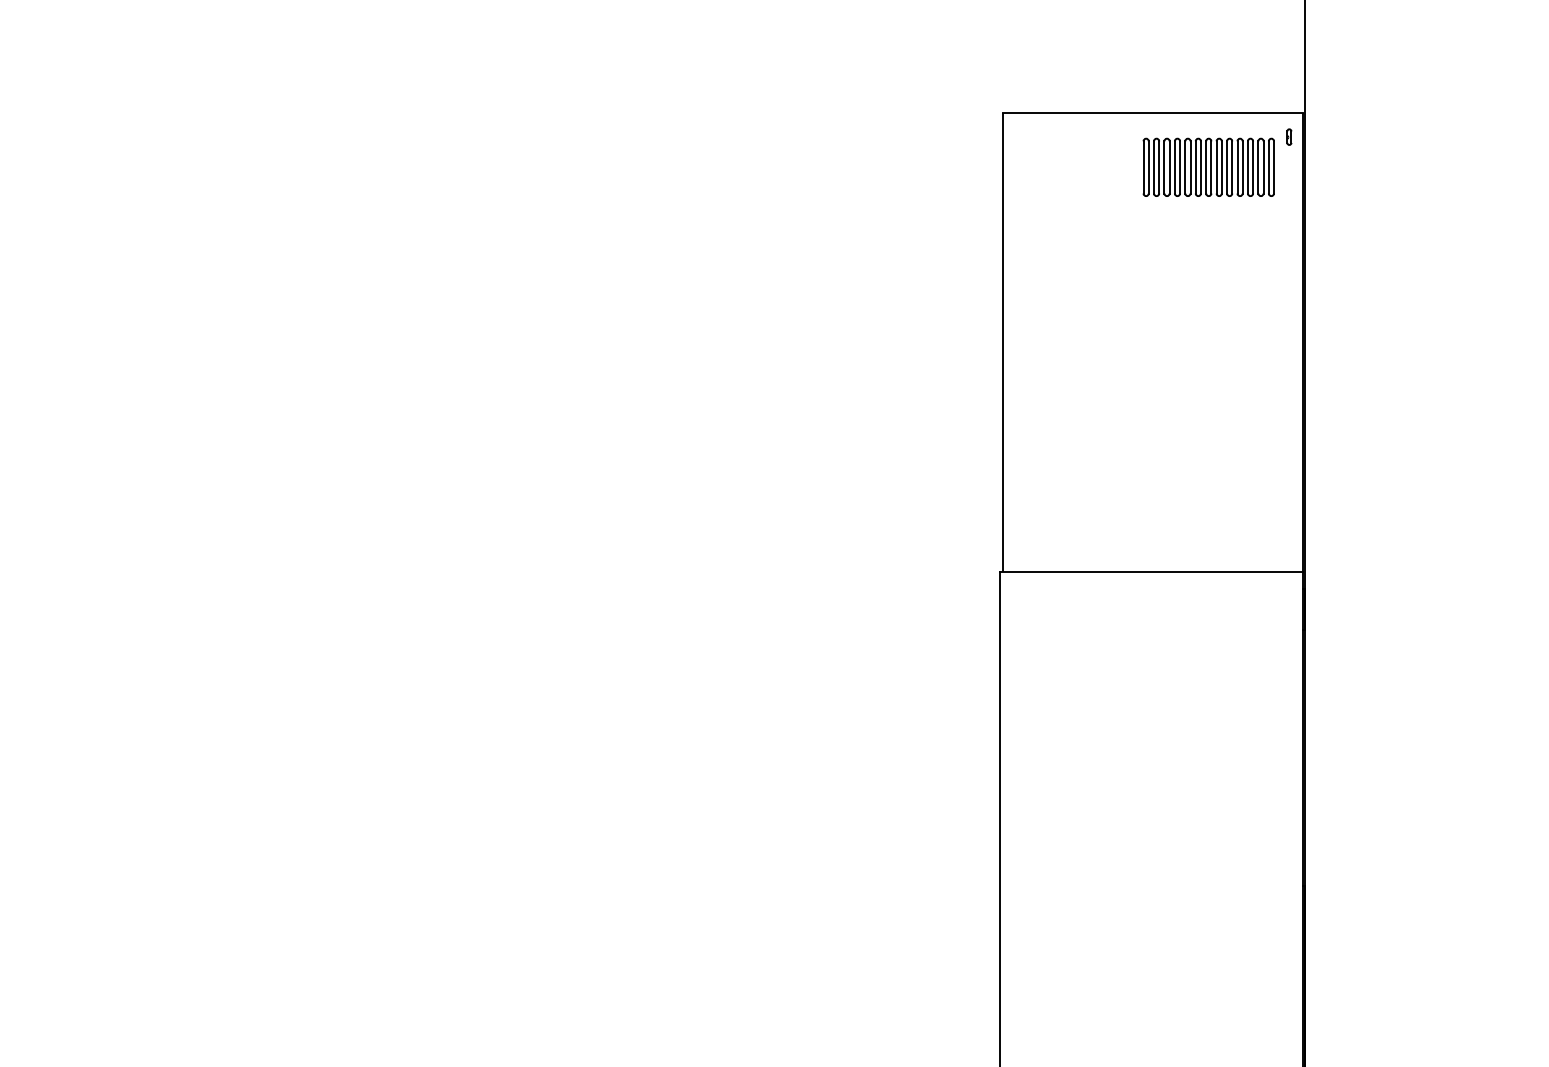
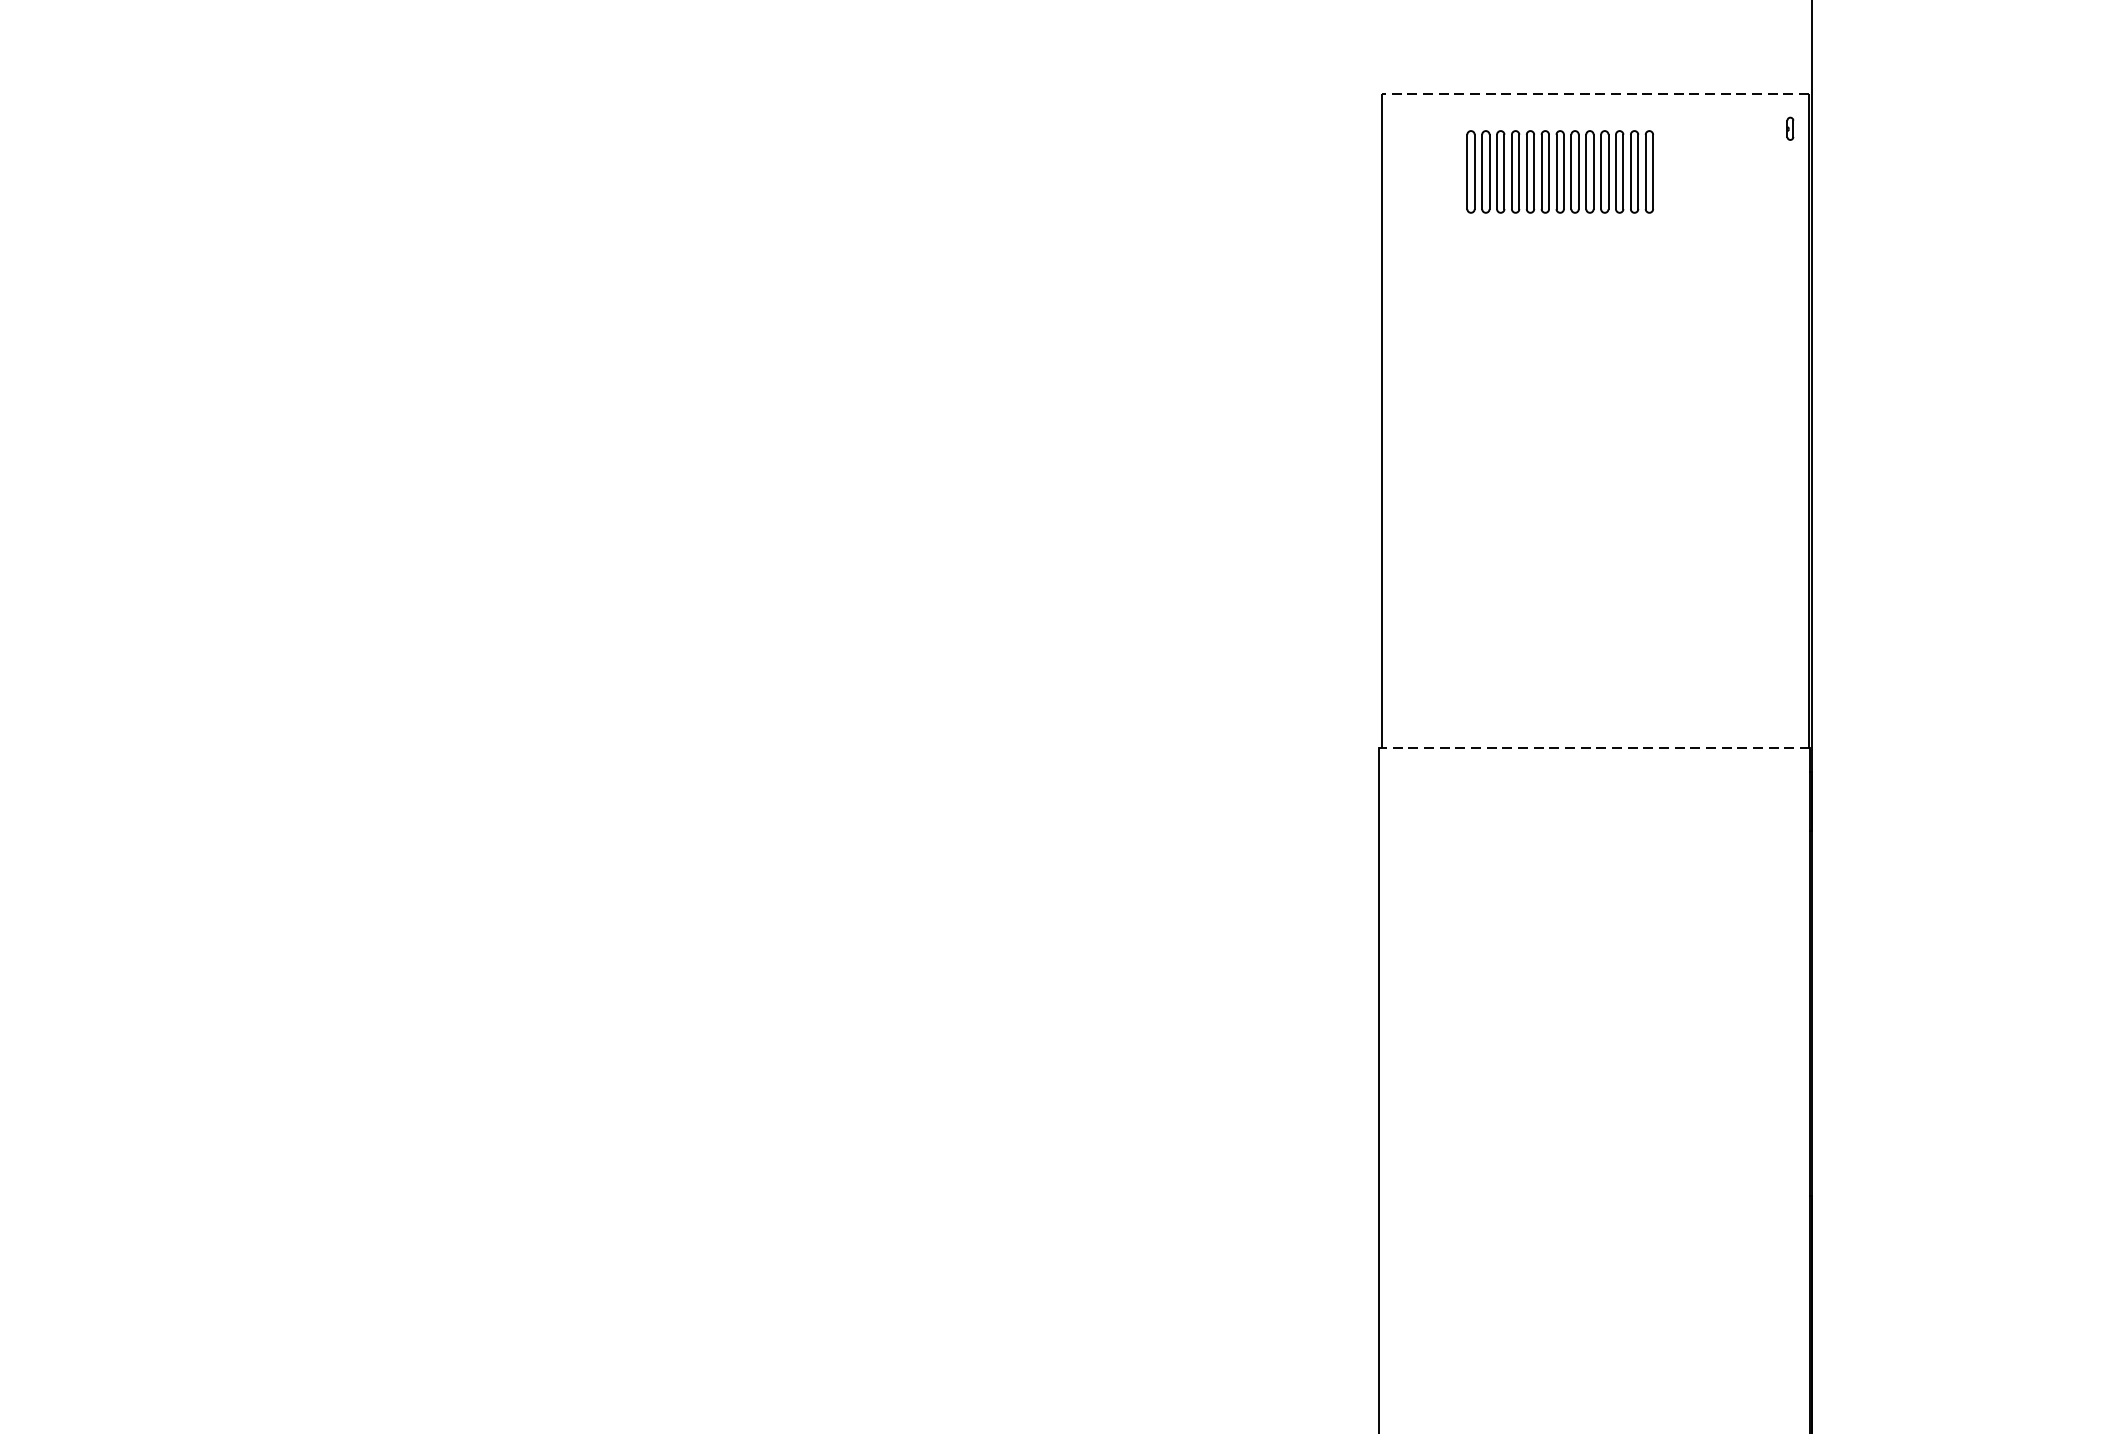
line: (1152, 112) -> (1595, 93), solid -> dashed
part: (1208, 166) -> (1559, 170), moved
line: (1151, 571) -> (1594, 747), solid -> dashed

